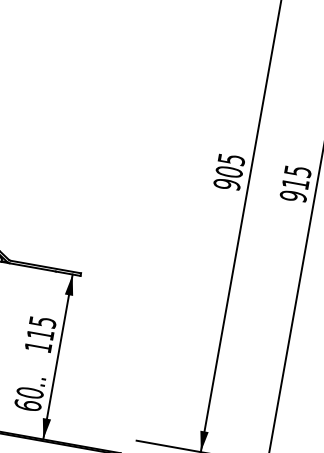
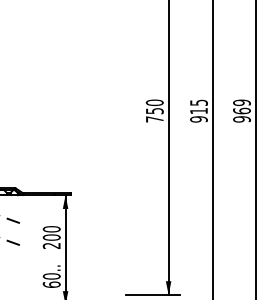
text: (228, 171) -> (154, 110), 905 -> 750
text: (40, 334) -> (51, 237), 115 -> 200

